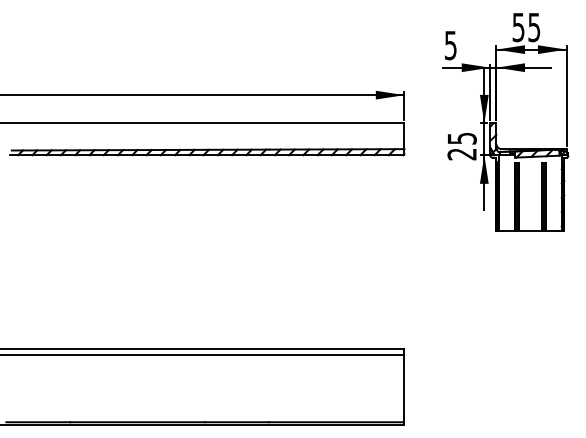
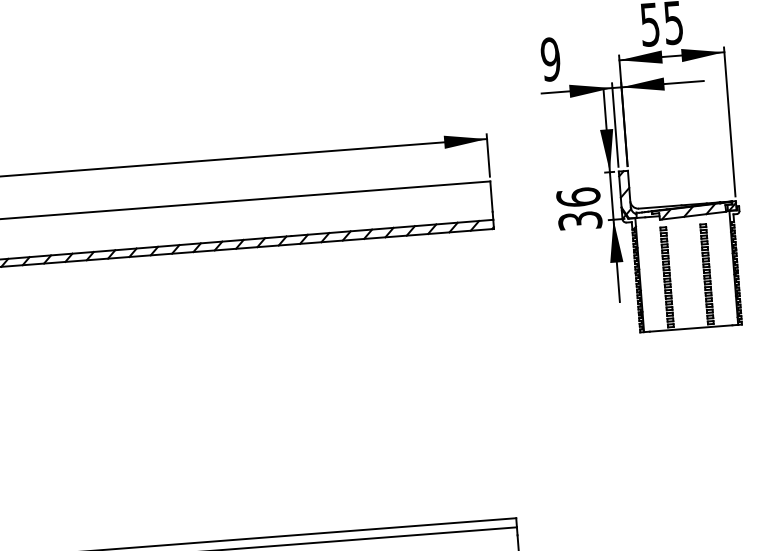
text: (450, 44) -> (550, 57), 5 -> 9
text: (461, 146) -> (578, 209), 25 -> 36

